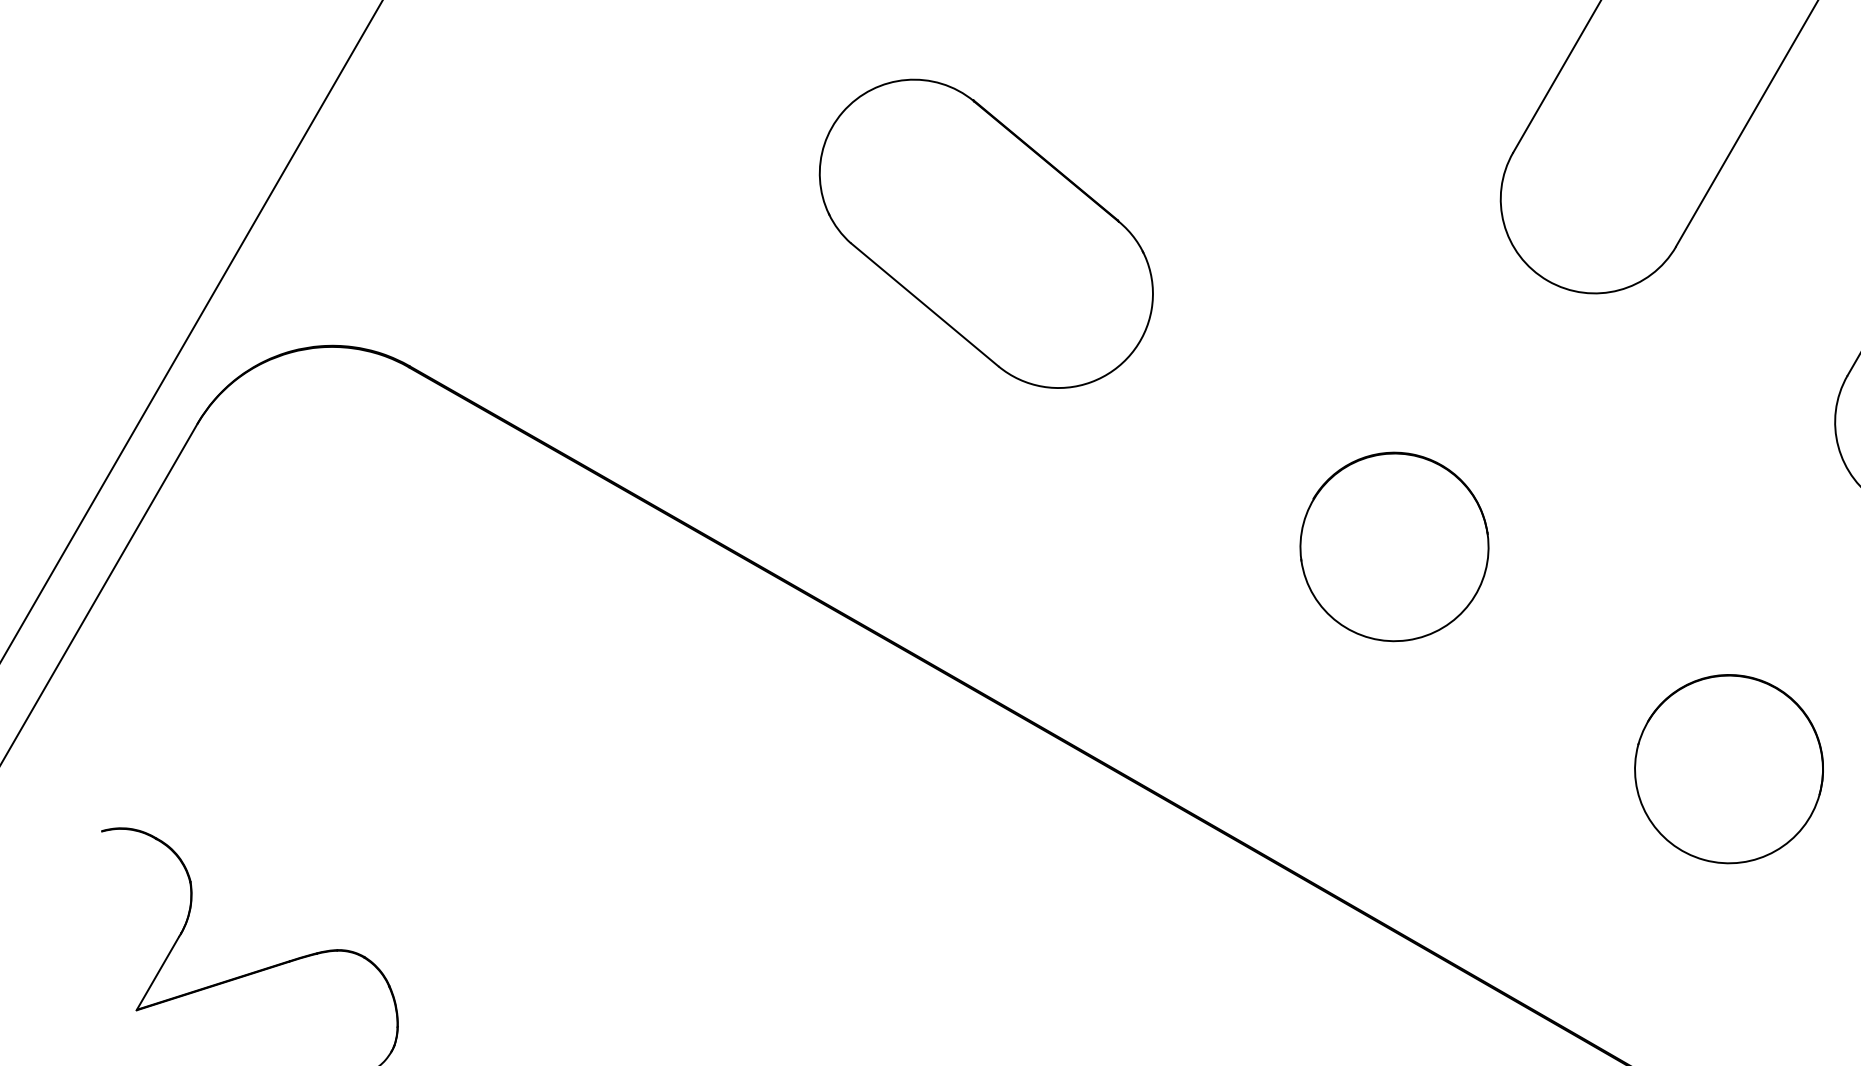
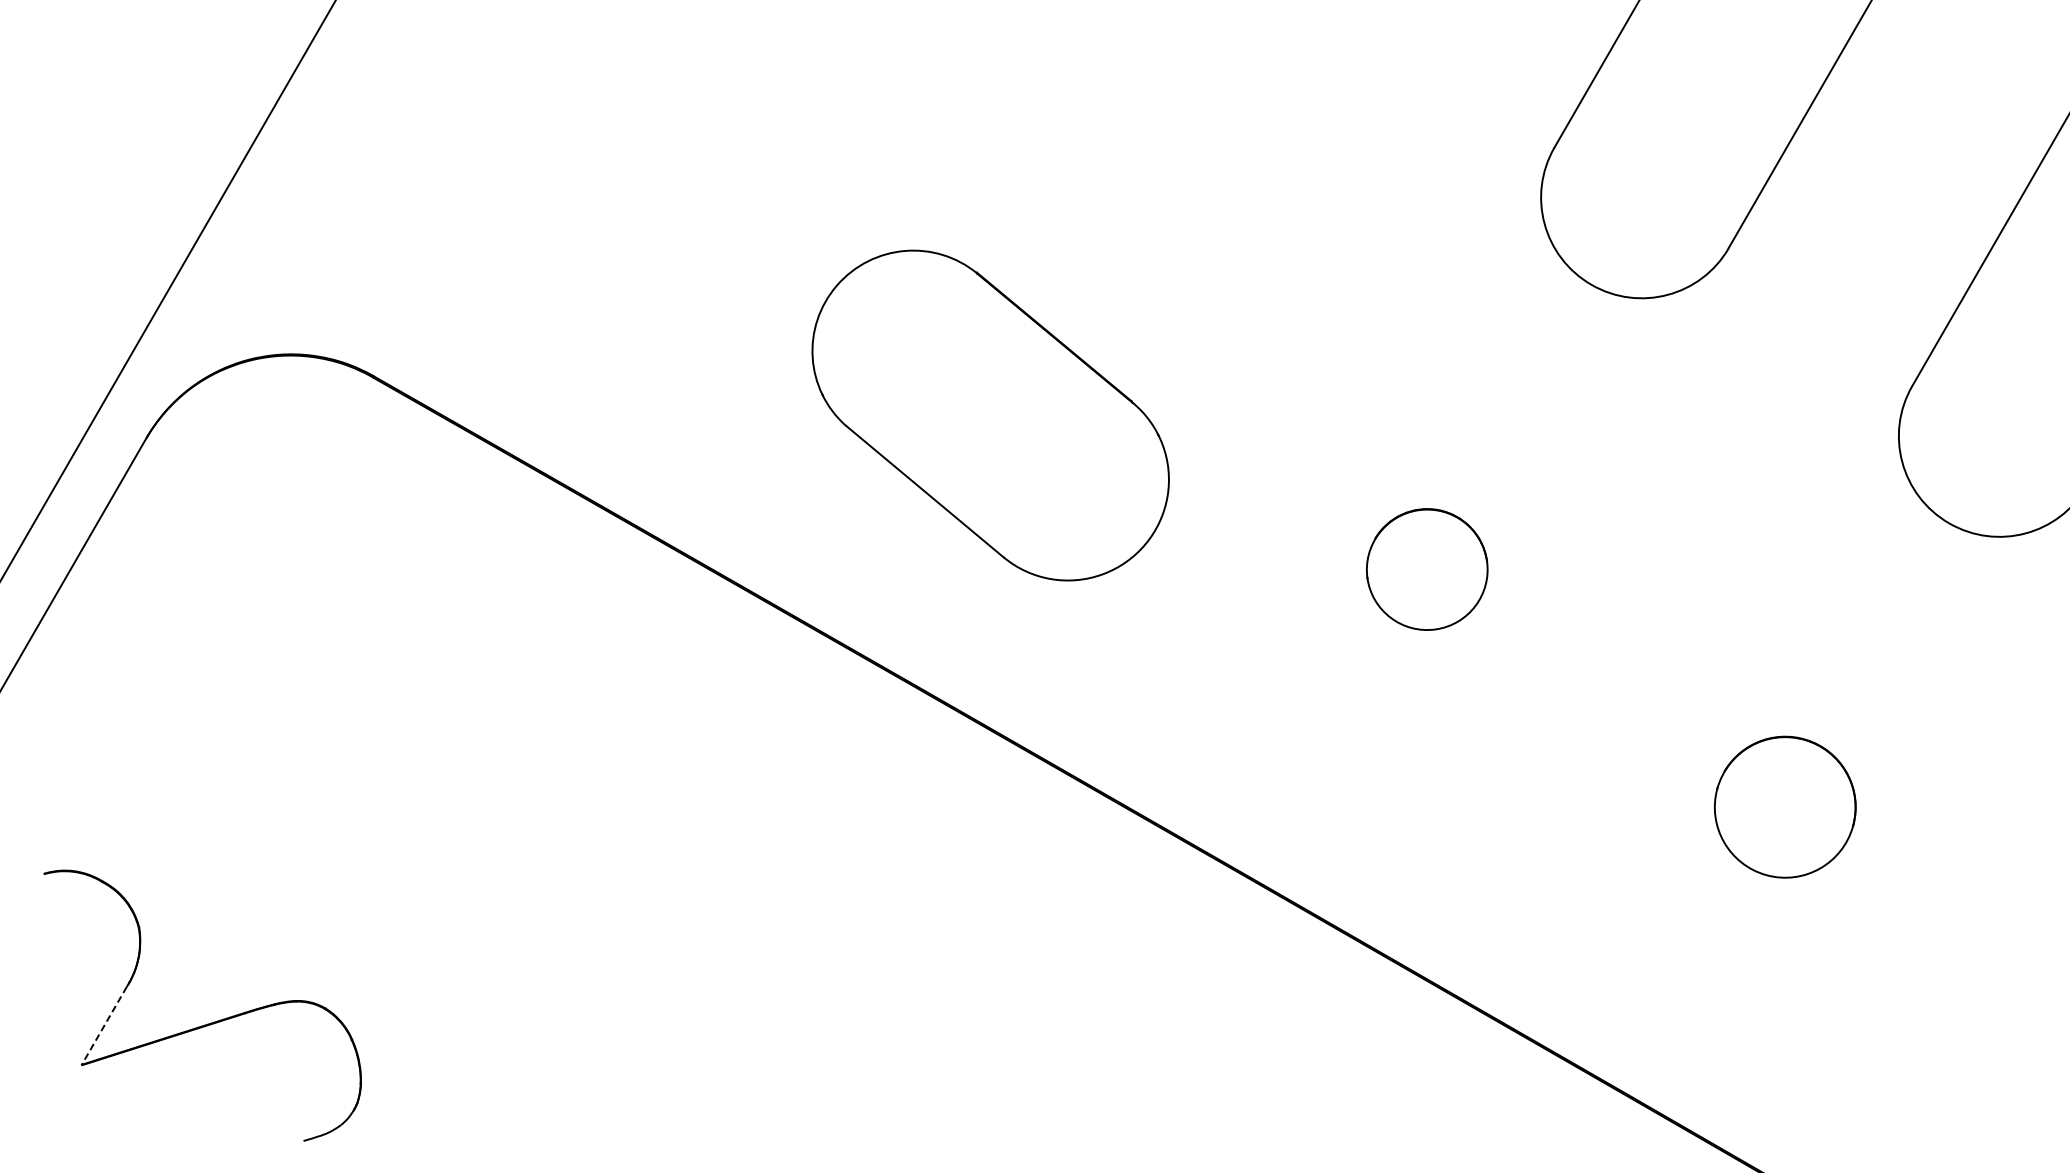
part: (986, 233) -> (990, 415), moved
part: (1393, 546) -> (1426, 569), size x0.6
part: (1728, 768) -> (1784, 806), size x0.7
line: (157, 973) -> (103, 1026), solid -> dashed

